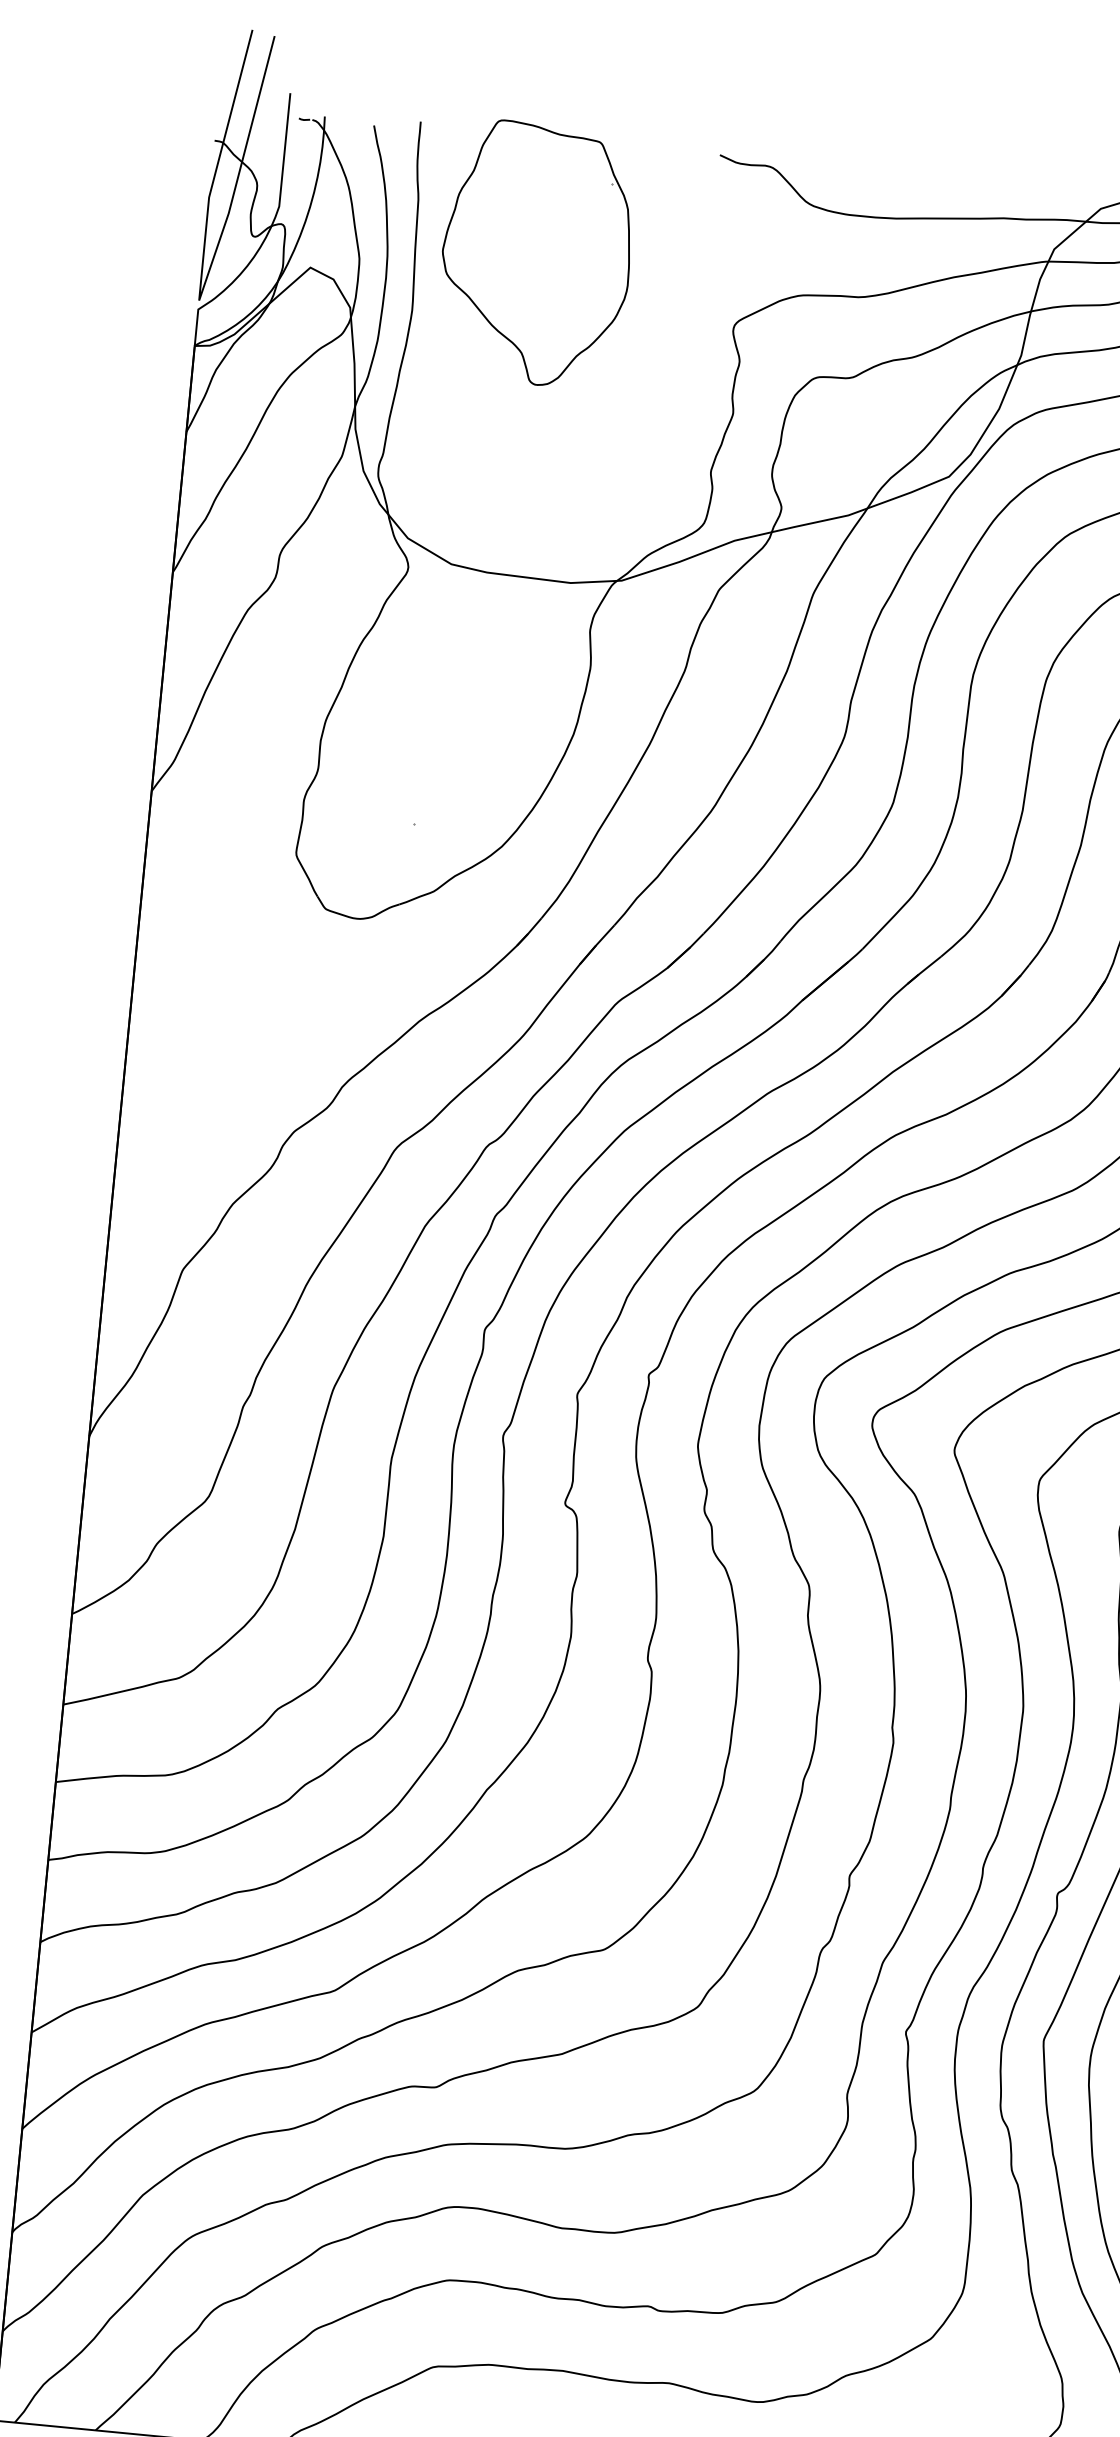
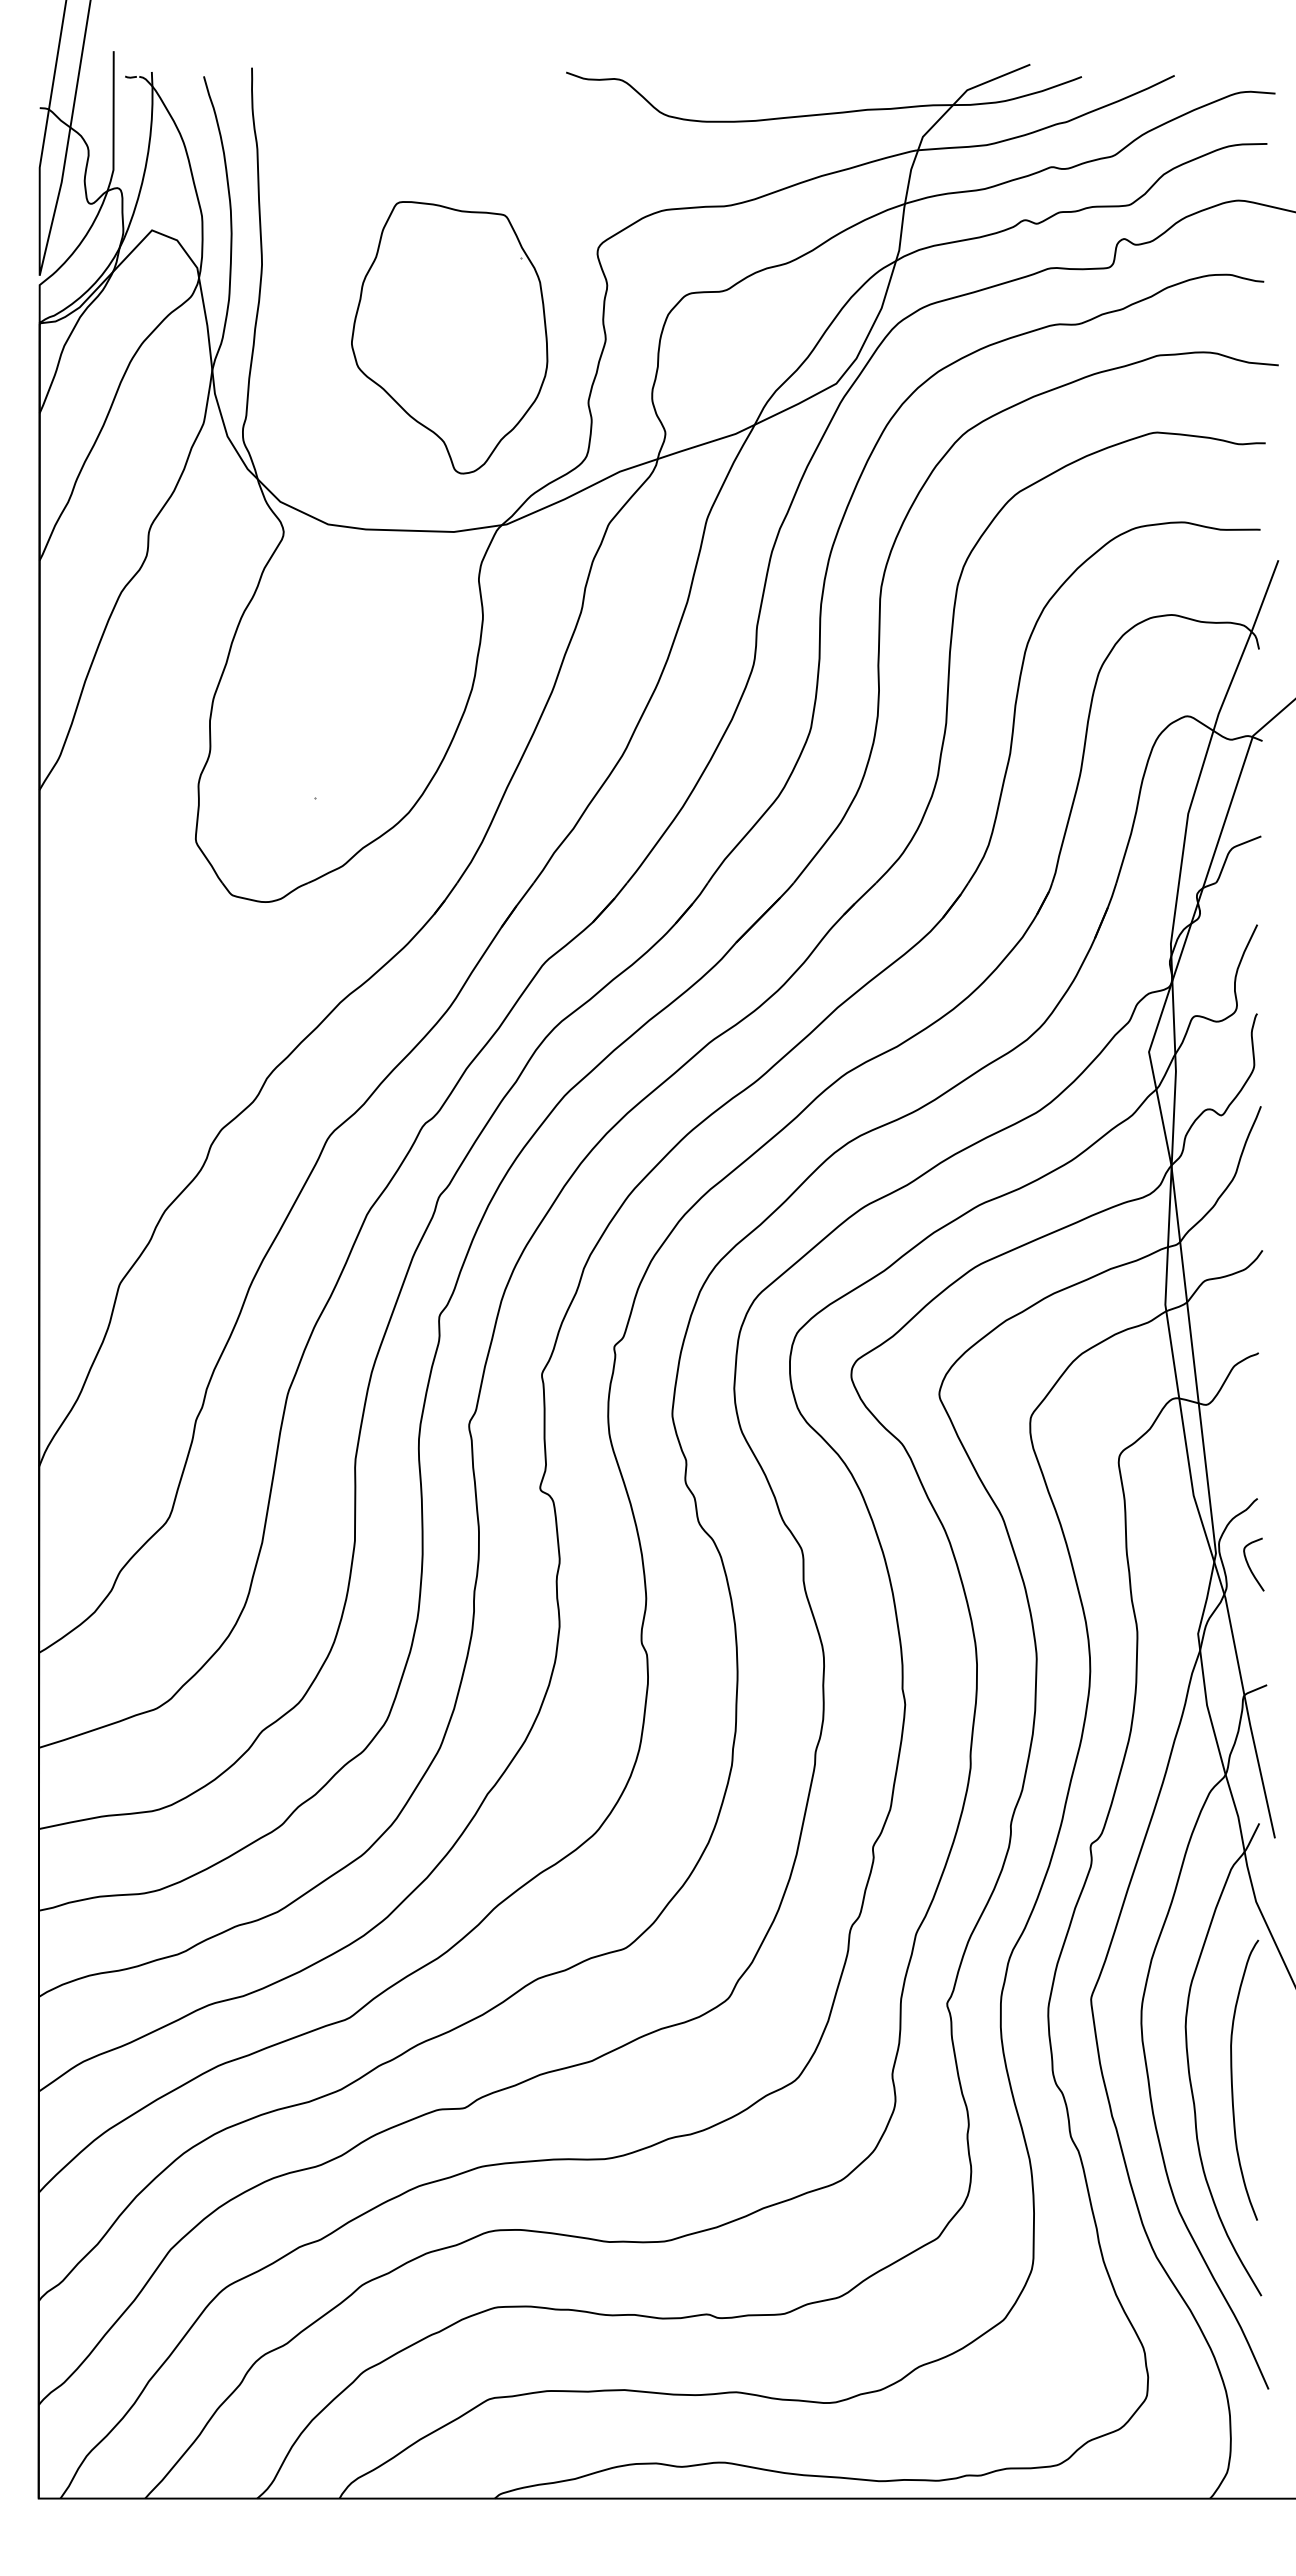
part: (536, 253) -> (449, 337), moved

